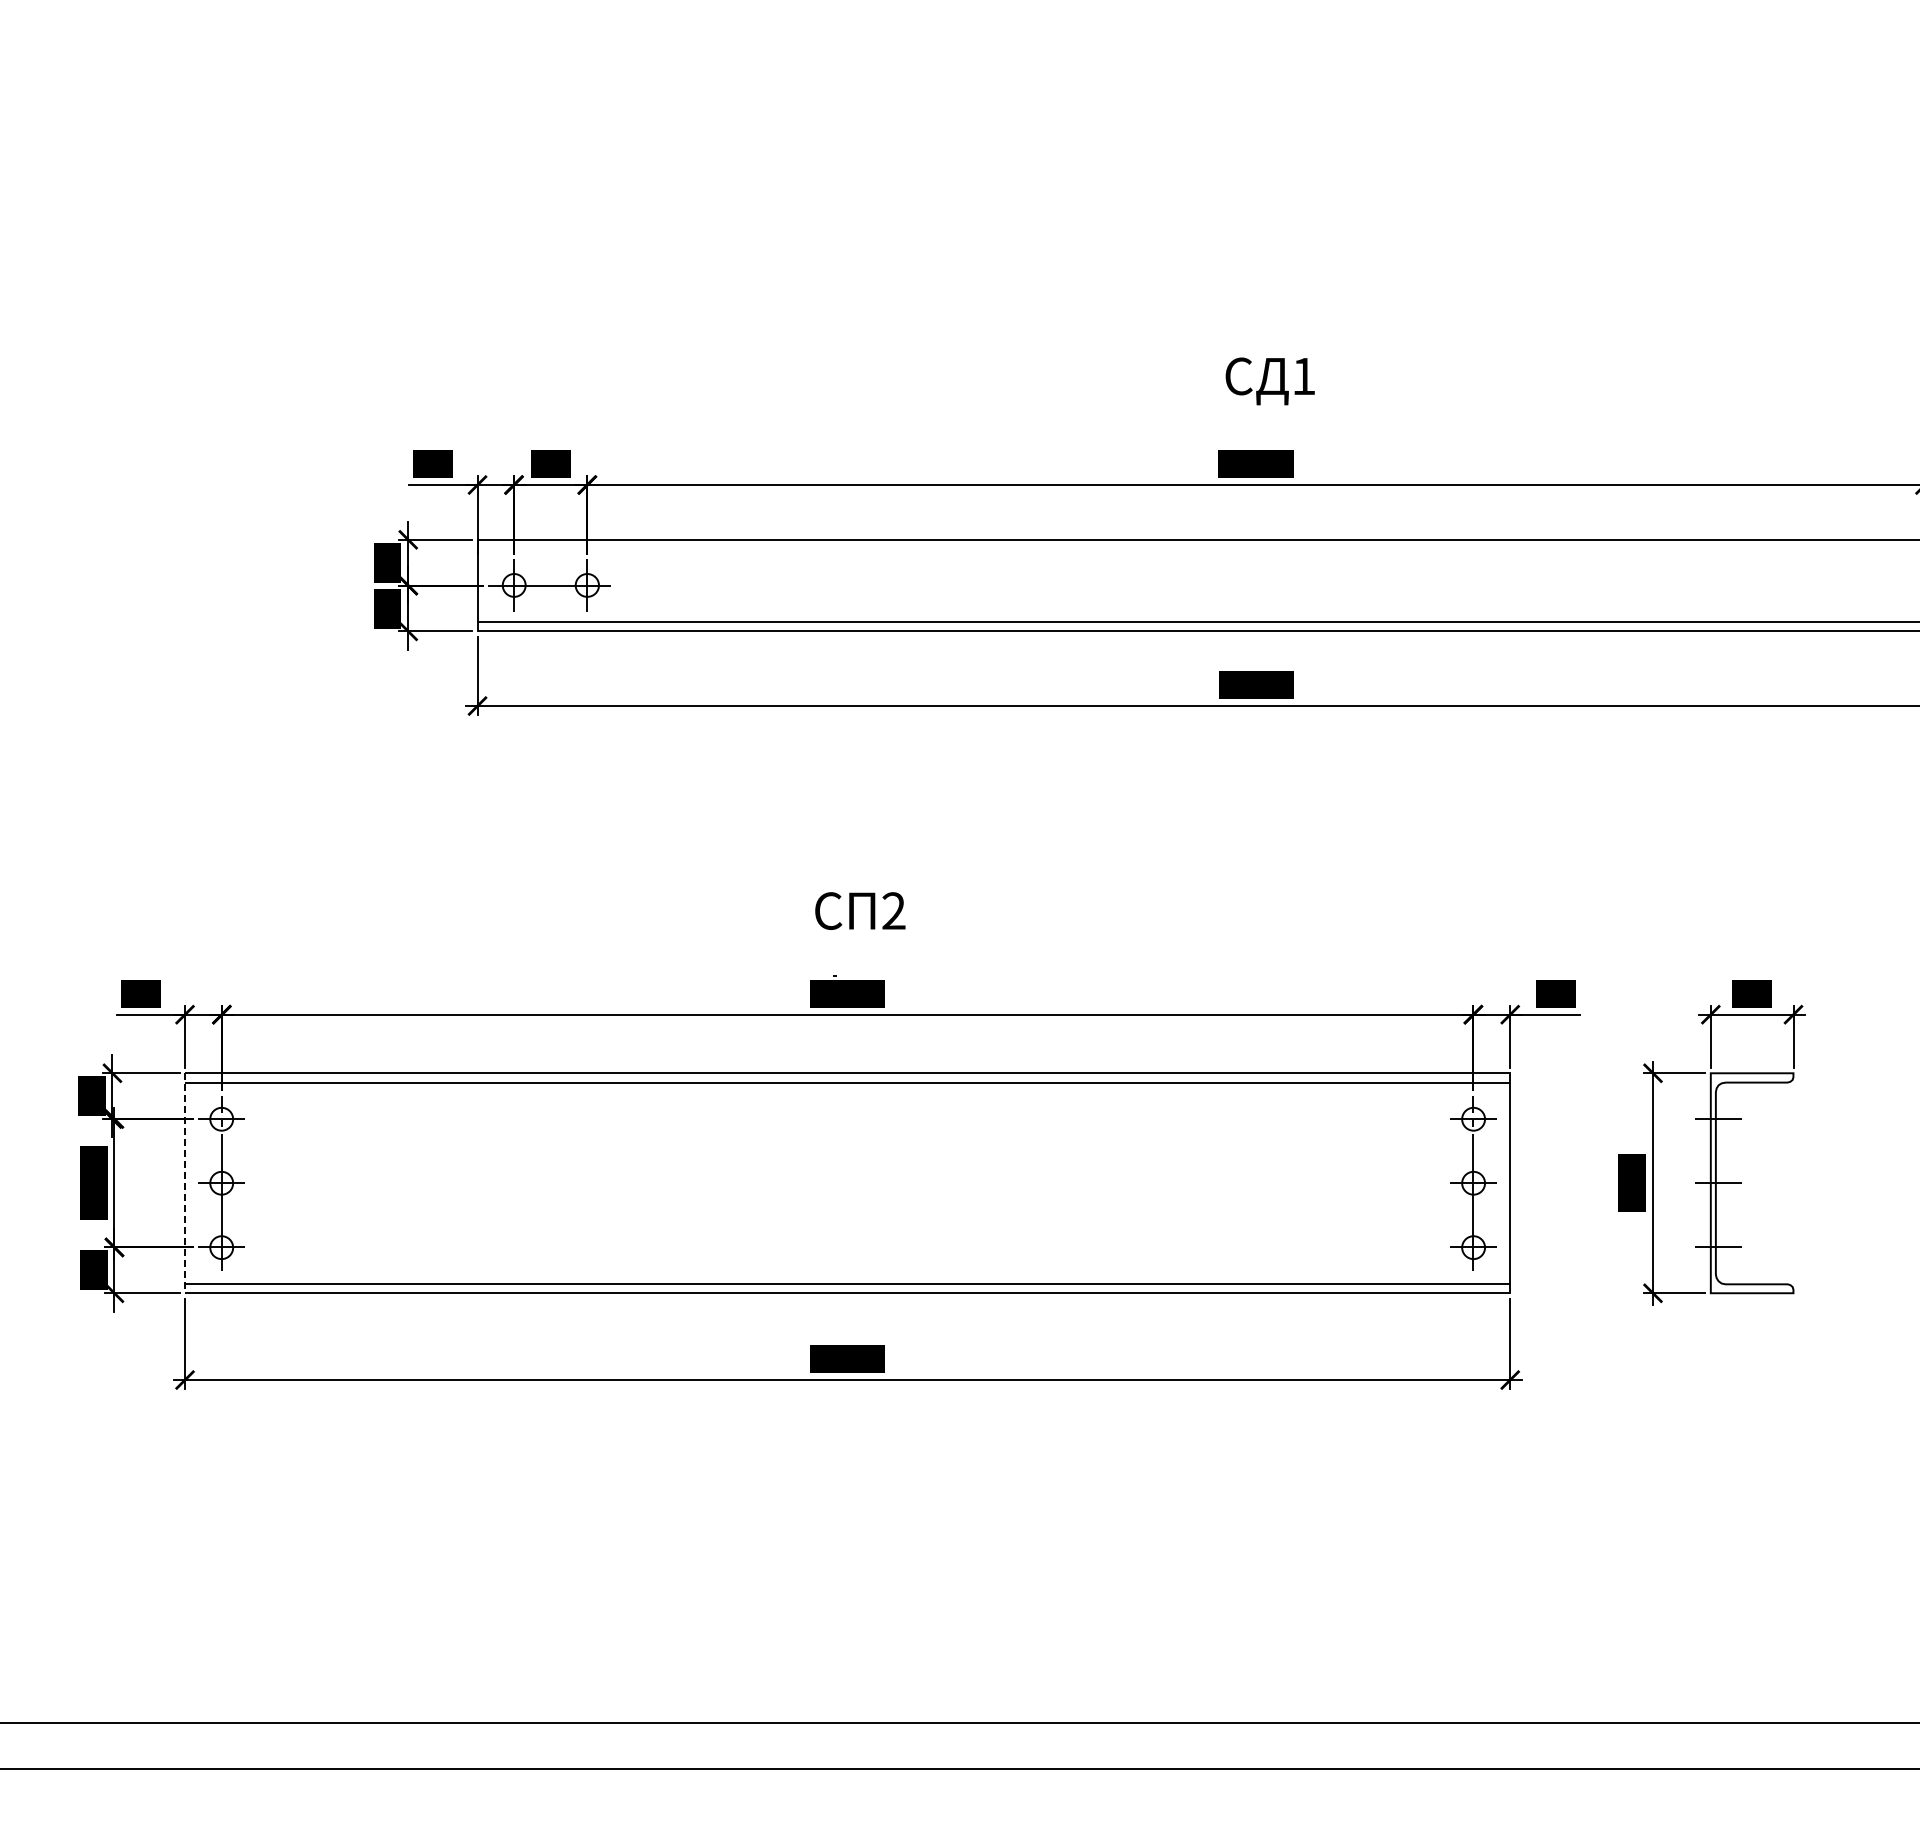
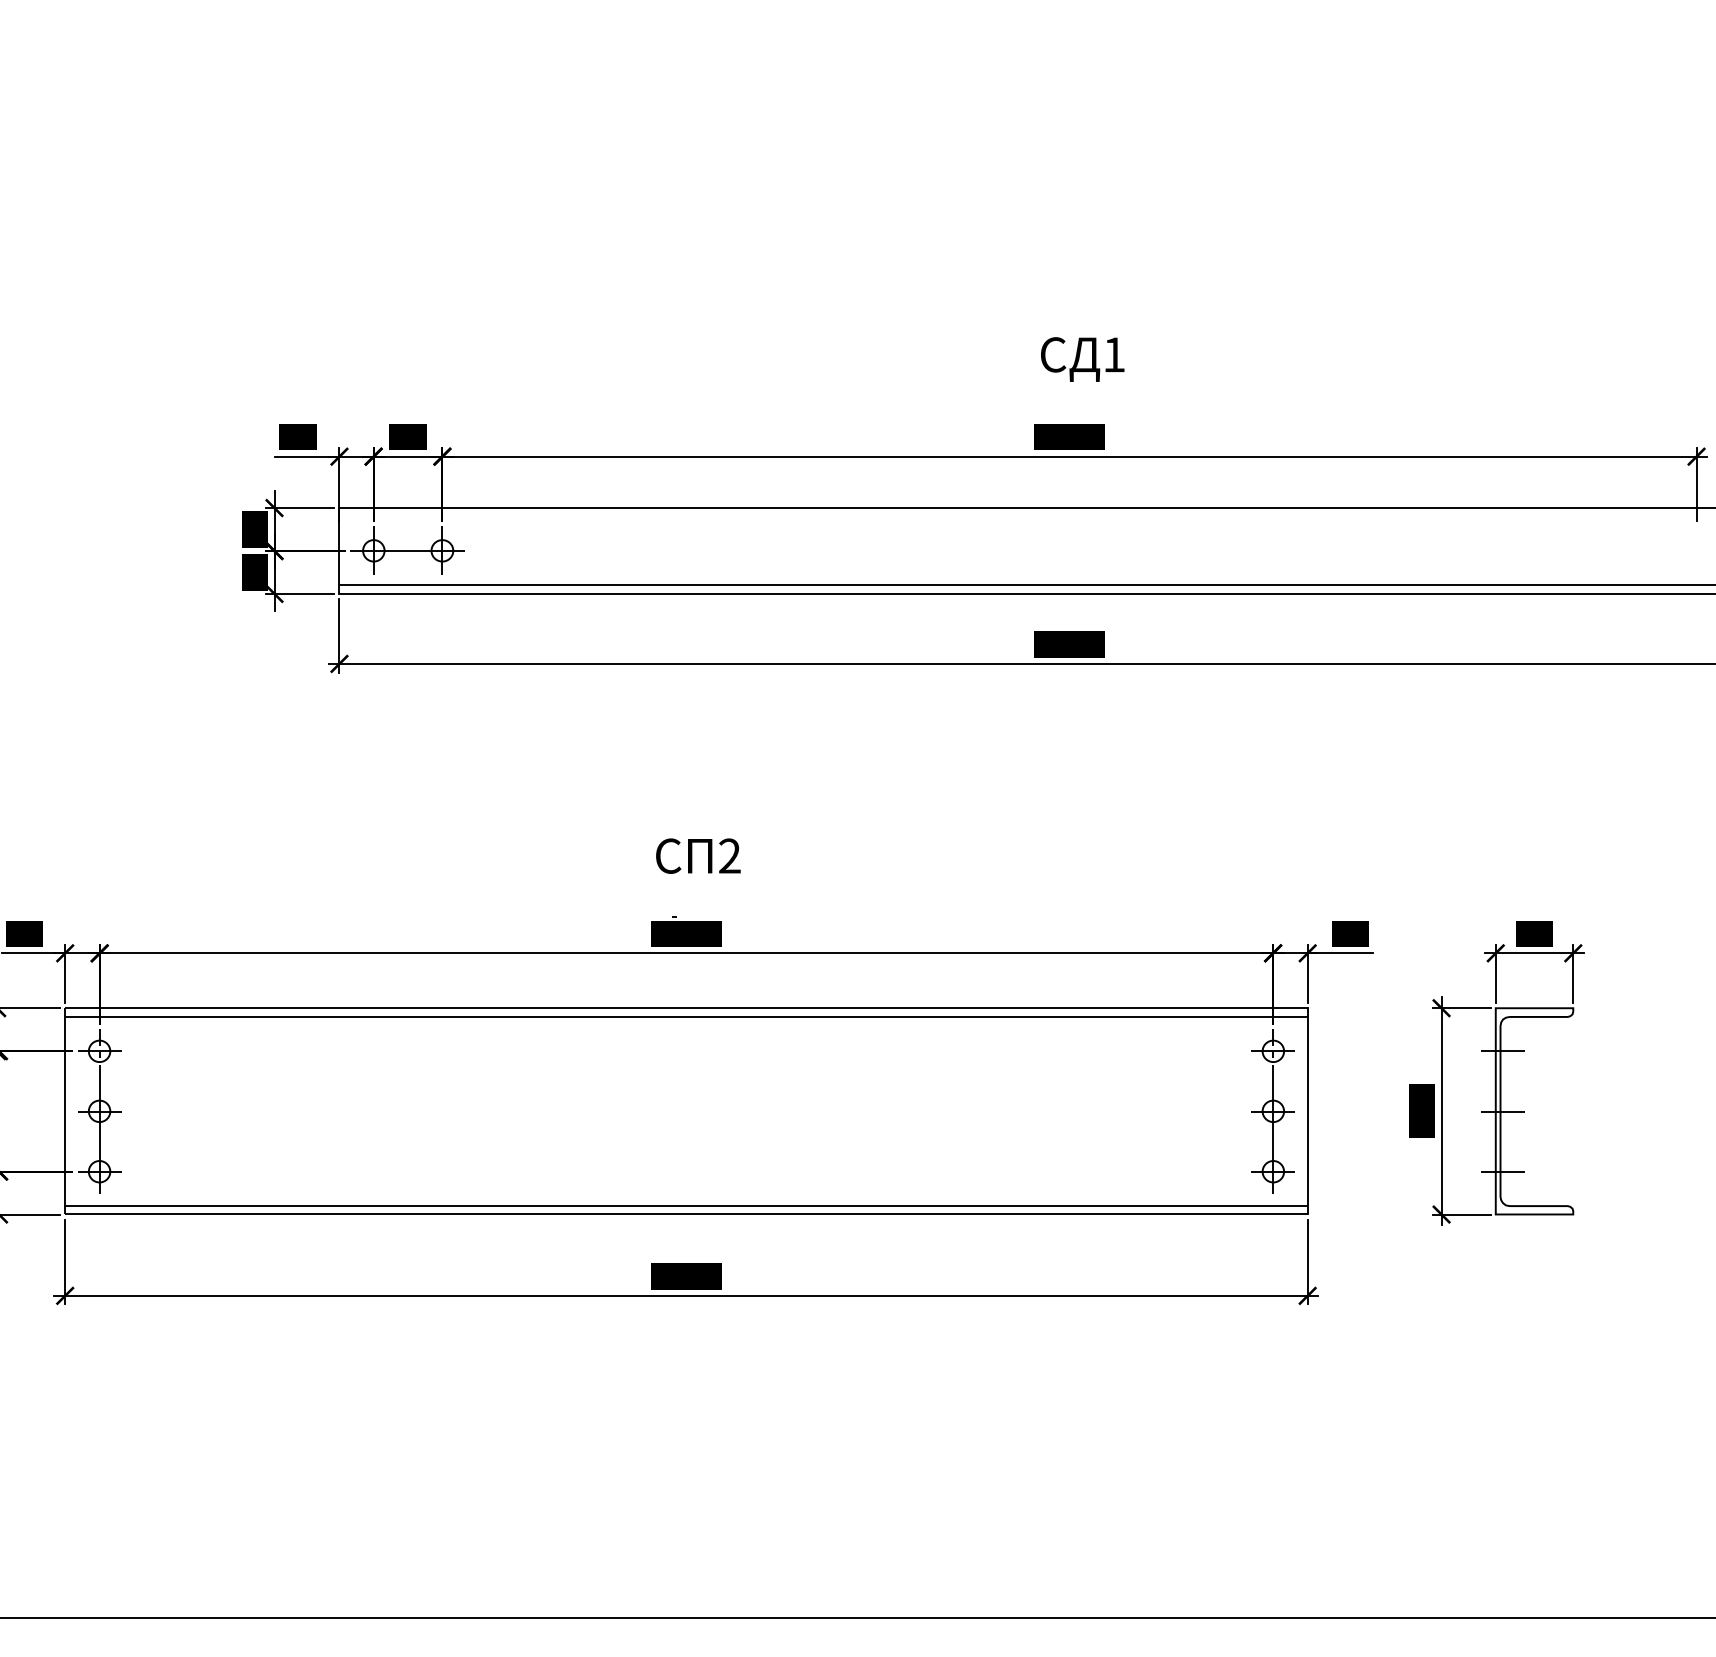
line: (185, 1183) -> (65, 1111), dashed -> solid

